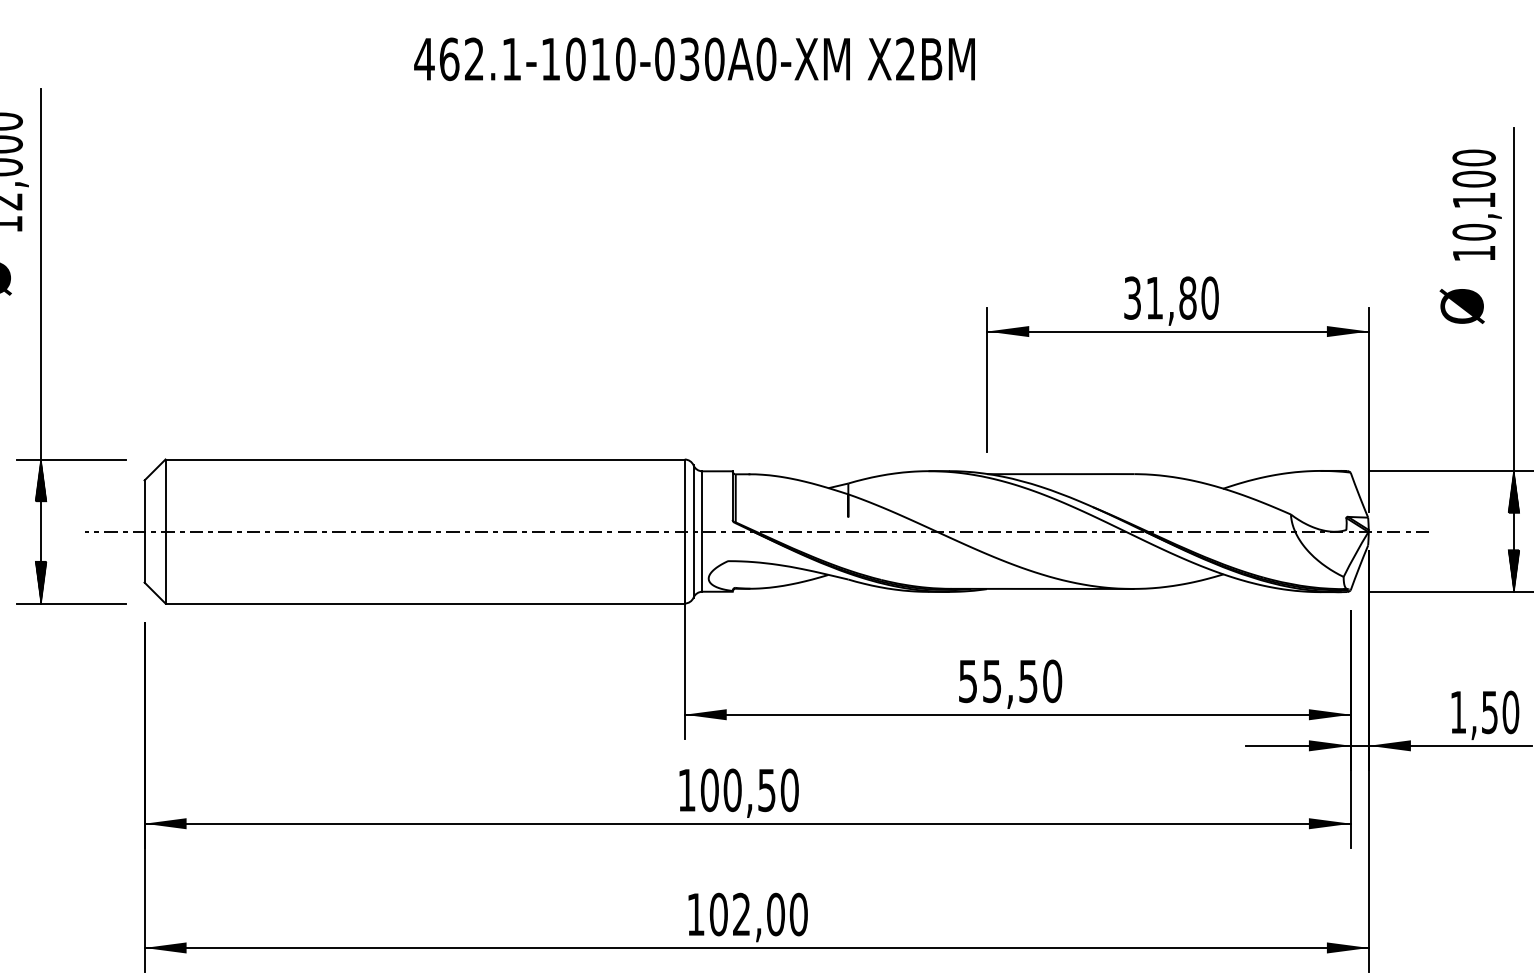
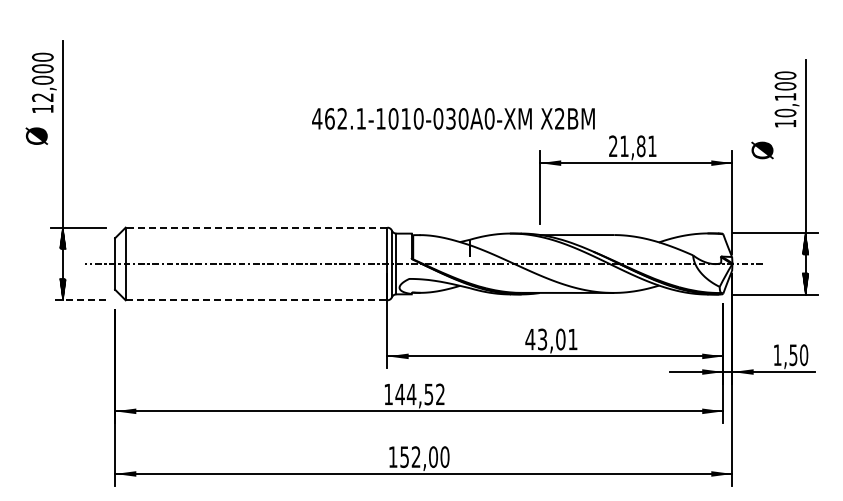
text: (694, 58) -> (453, 118), moved
text: (1170, 298) -> (632, 146), 31,80 -> 21,81
text: (1462, 306) -> (762, 150), moved
line: (424, 459) -> (256, 227), solid -> dashed
line: (69, 603) -> (77, 300), solid -> dashed
line: (424, 603) -> (256, 300), solid -> dashed
text: (1010, 681) -> (551, 339), 55,50 -> 43,01
text: (748, 790) -> (419, 394), 100,50 -> 144,52
text: (718, 915) -> (404, 457), 102,00 -> 152,00

